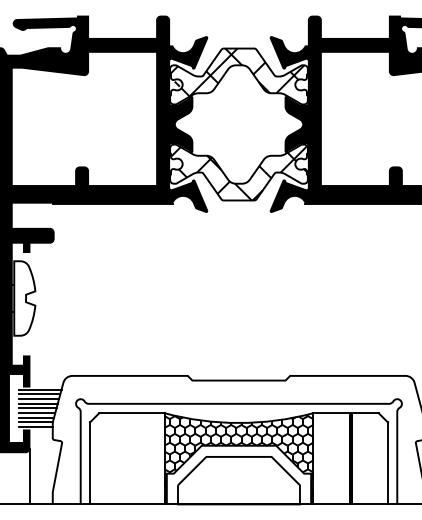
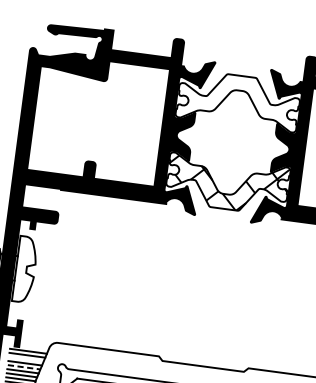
hatch: (237, 72) -> (237, 96), removed
line: (39, 399) -> (26, 359), removed
line: (37, 408) -> (23, 367), solid -> dashed

